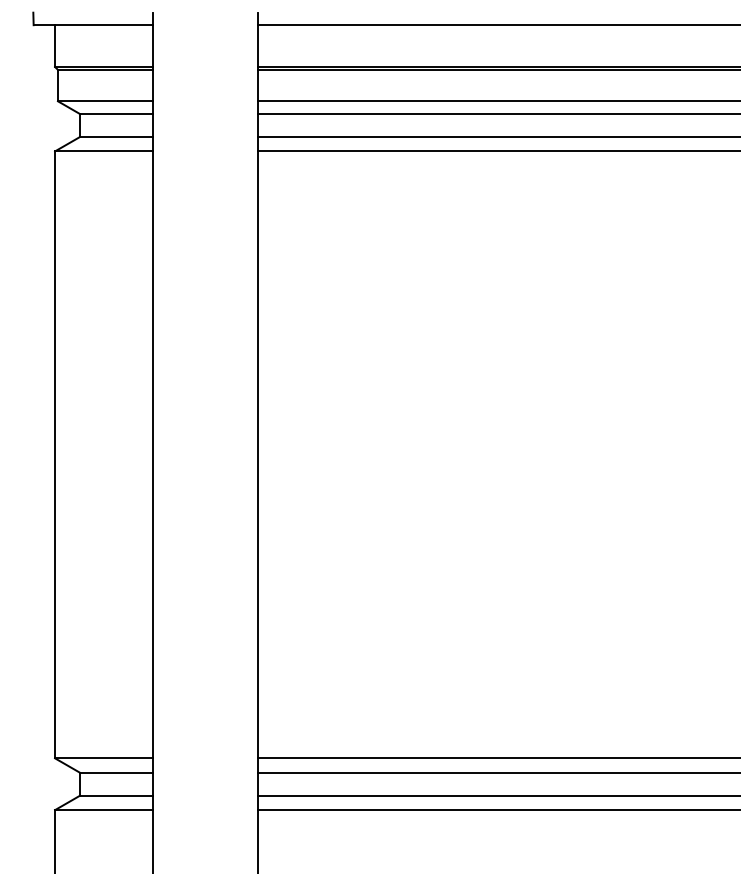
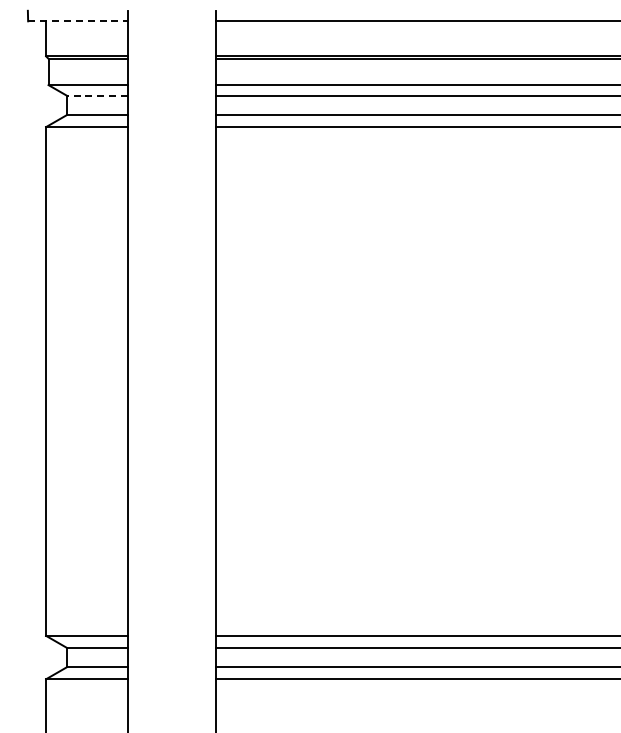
line: (93, 25) -> (78, 21), solid -> dashed
line: (116, 113) -> (97, 95), solid -> dashed

